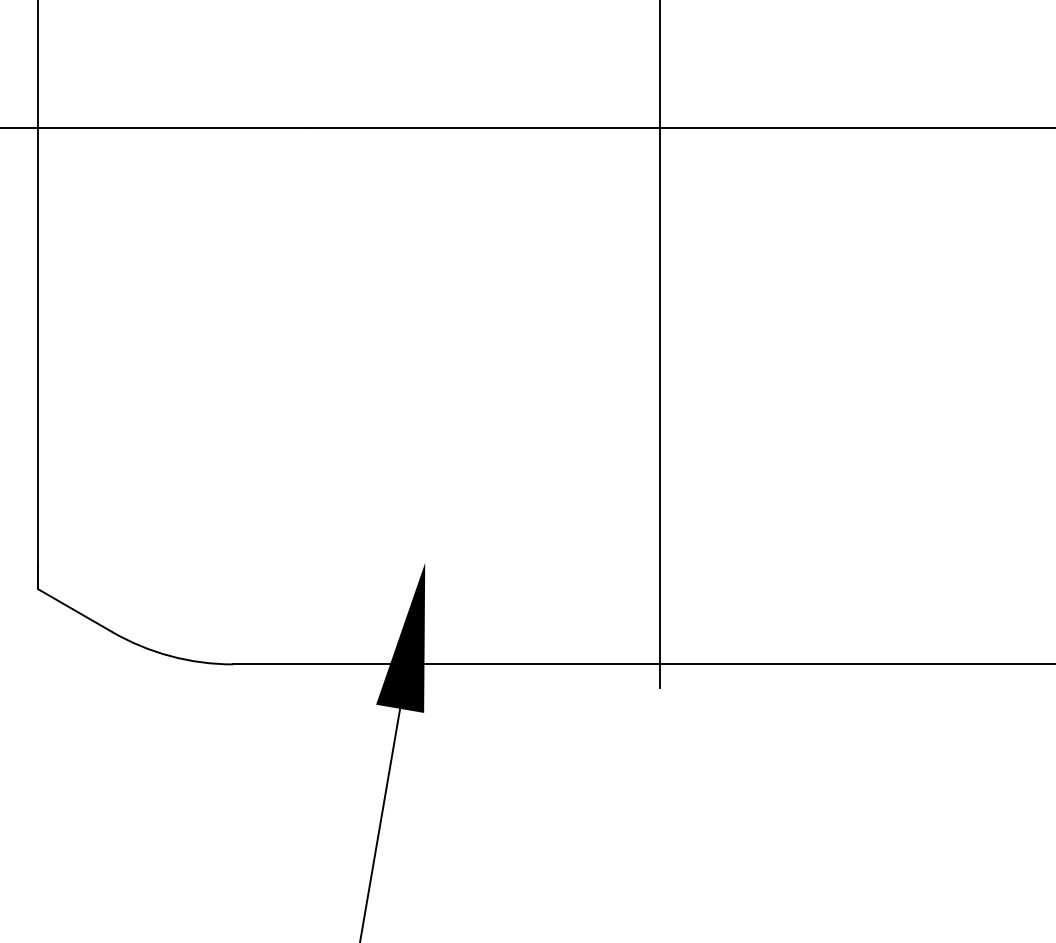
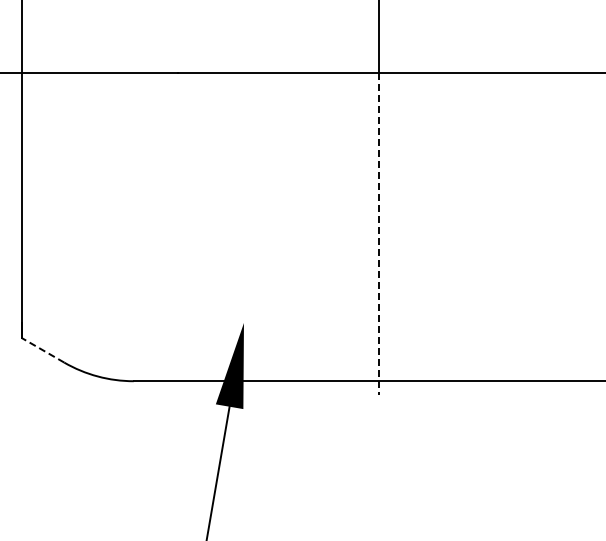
line: (659, 408) -> (378, 234), solid -> dashed
line: (75, 610) -> (43, 350), solid -> dashed

